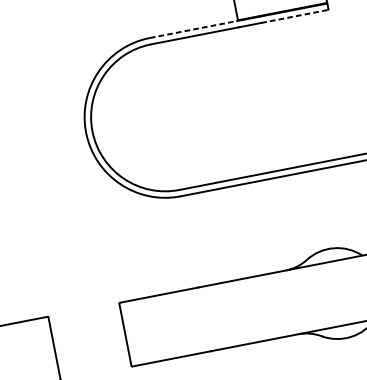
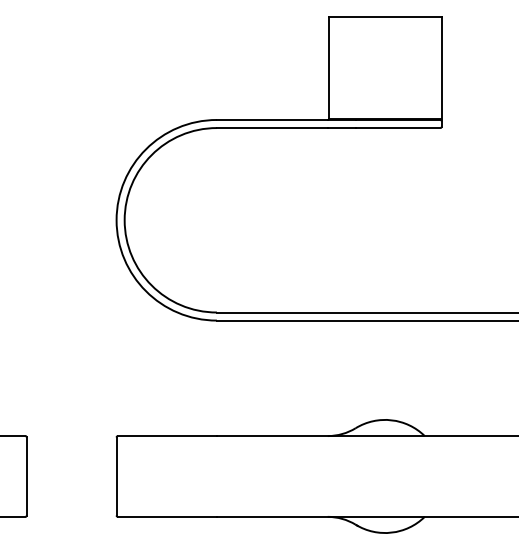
line: (294, 16) -> (398, 128), dashed -> solid
line: (193, 29) -> (272, 119), dashed -> solid

